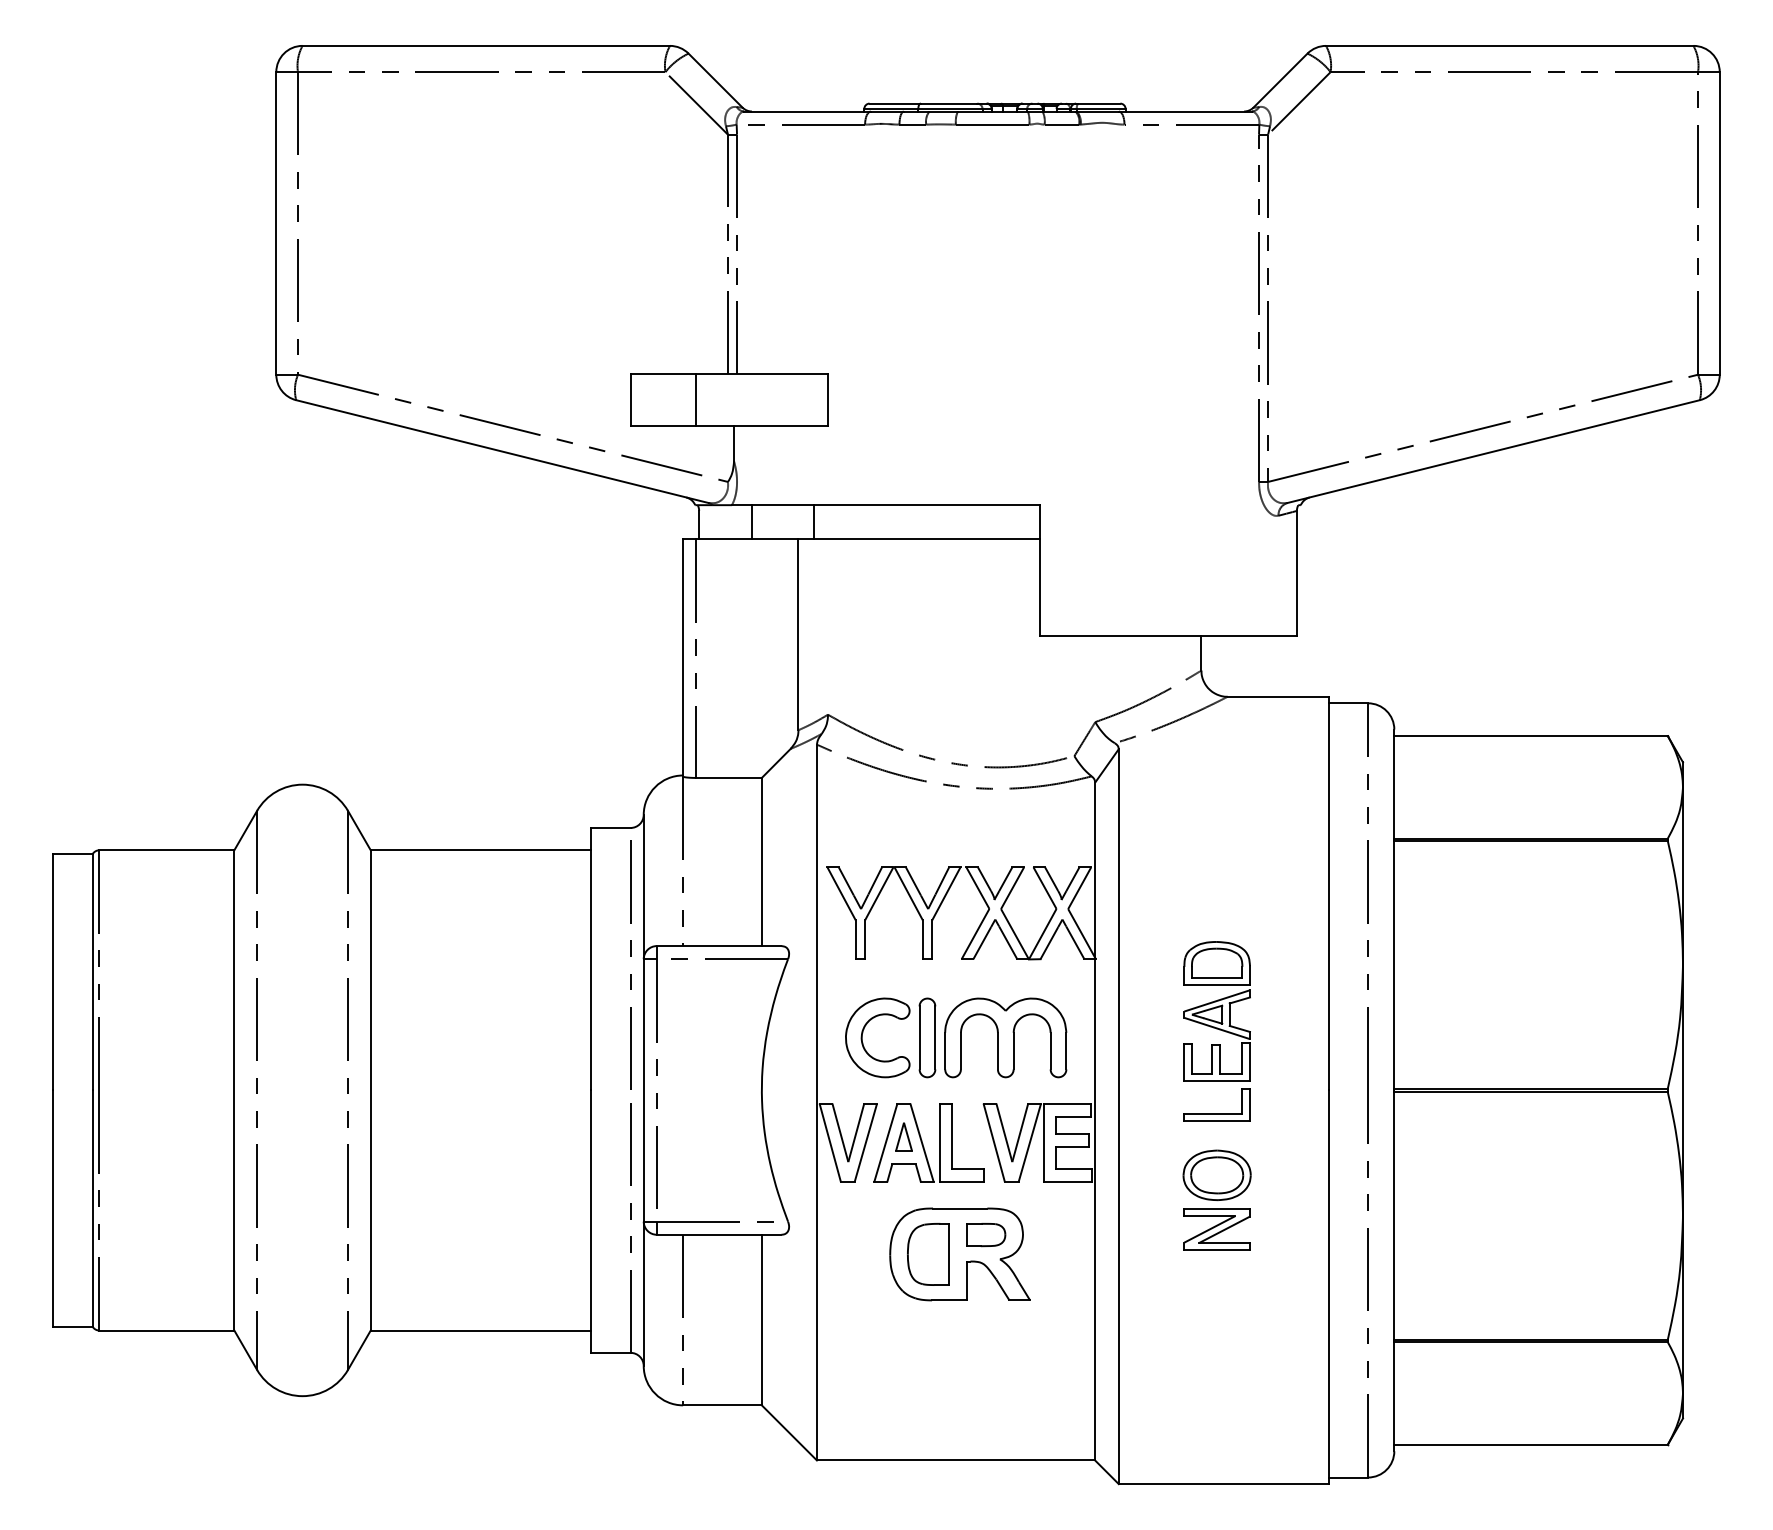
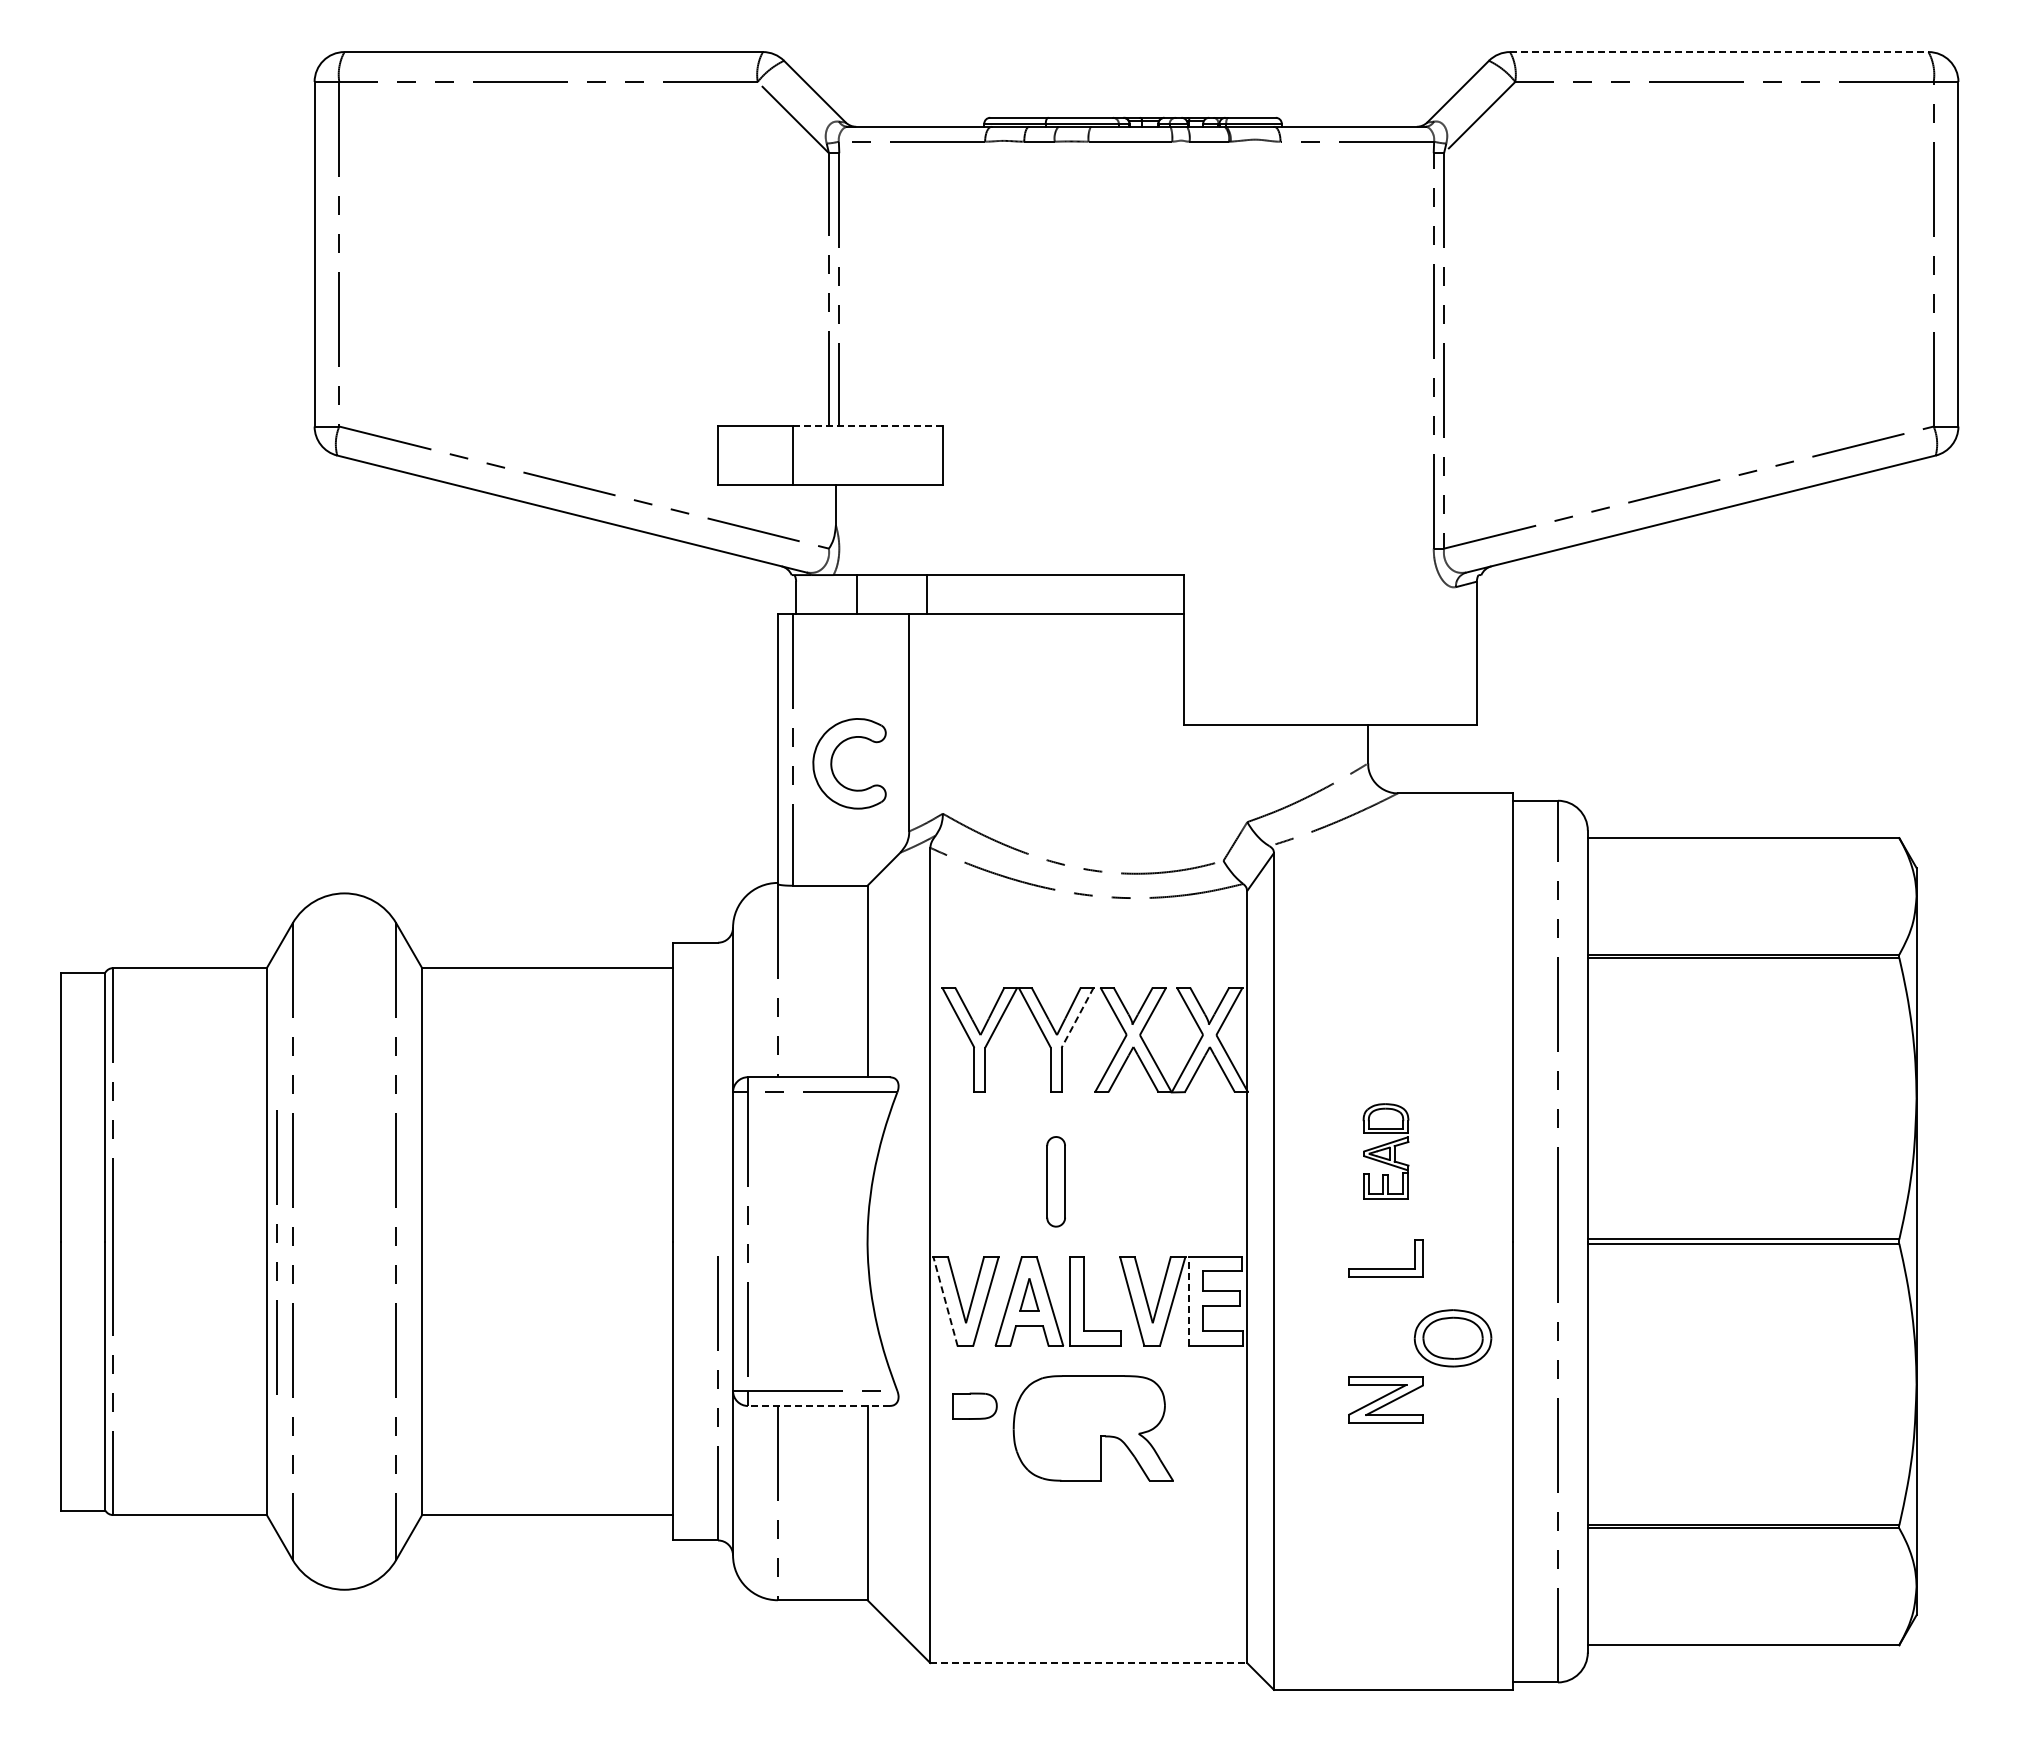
line: (1509, 46) -> (1719, 52), solid -> dashed
line: (761, 373) -> (867, 425), solid -> dashed
line: (946, 893) -> (1077, 1017), solid -> dashed
line: (630, 956) -> (276, 1242), moved
part: (1216, 1011) -> (1385, 1151), size x0.6
part: (862, 1037) -> (832, 763), moved
part: (1005, 1037) -> (1145, 1181), removed
line: (830, 1142) -> (945, 1300), solid -> dashed
line: (1044, 1143) -> (1189, 1301), solid -> dashed
part: (1216, 1175) -> (1452, 1338), moved
line: (718, 1234) -> (818, 1405), solid -> dashed
part: (985, 1234) -> (974, 1405), moved
part: (928, 1254) -> (1057, 1428), removed
line: (956, 1460) -> (1089, 1663), solid -> dashed

